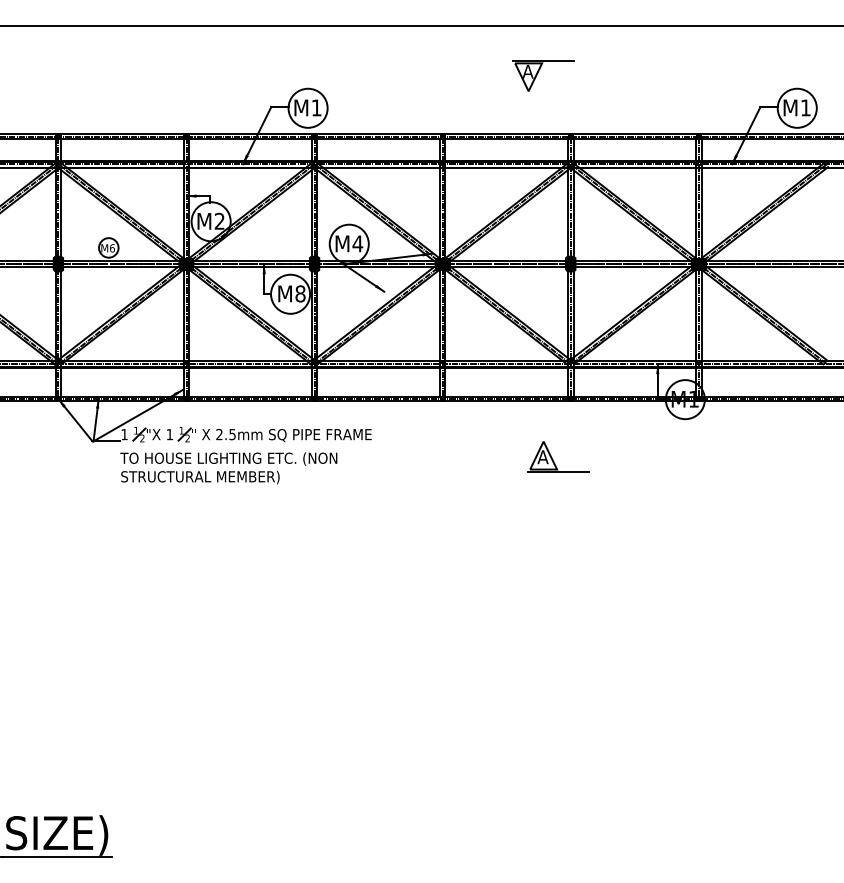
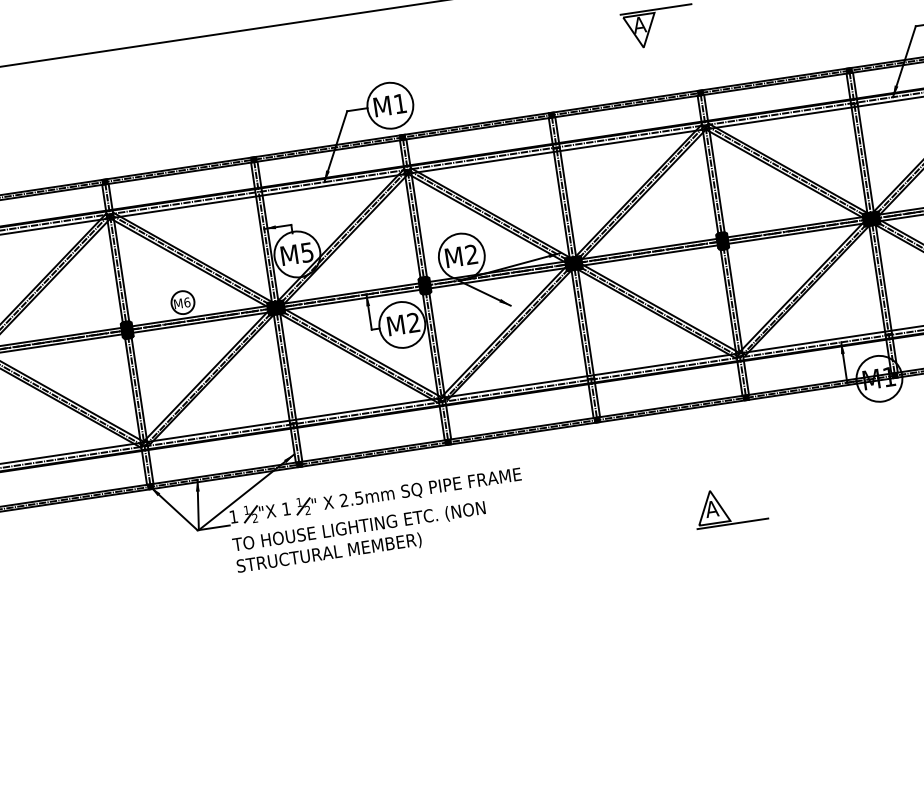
text: (219, 220) -> (306, 251), M2 -> M5
text: (357, 243) -> (471, 254), M4 -> M2
text: (300, 293) -> (413, 322), M8 -> M2
part: (558, 456) -> (729, 505), moved

